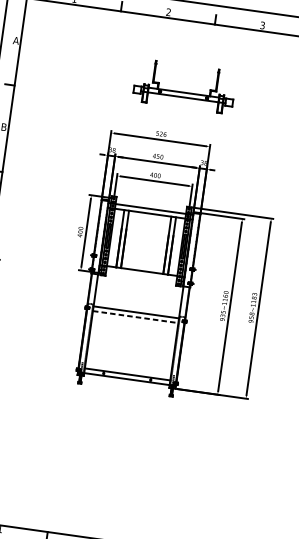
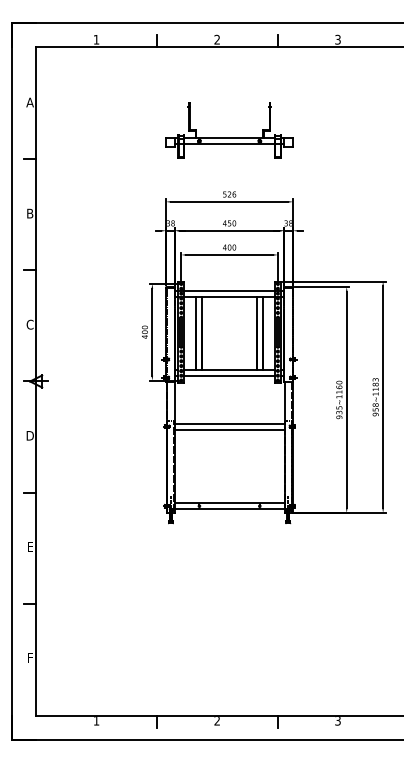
part: (183, 92) -> (229, 137), moved
line: (141, 275) -> (229, 376), added
line: (135, 317) -> (229, 429), dashed -> solid

